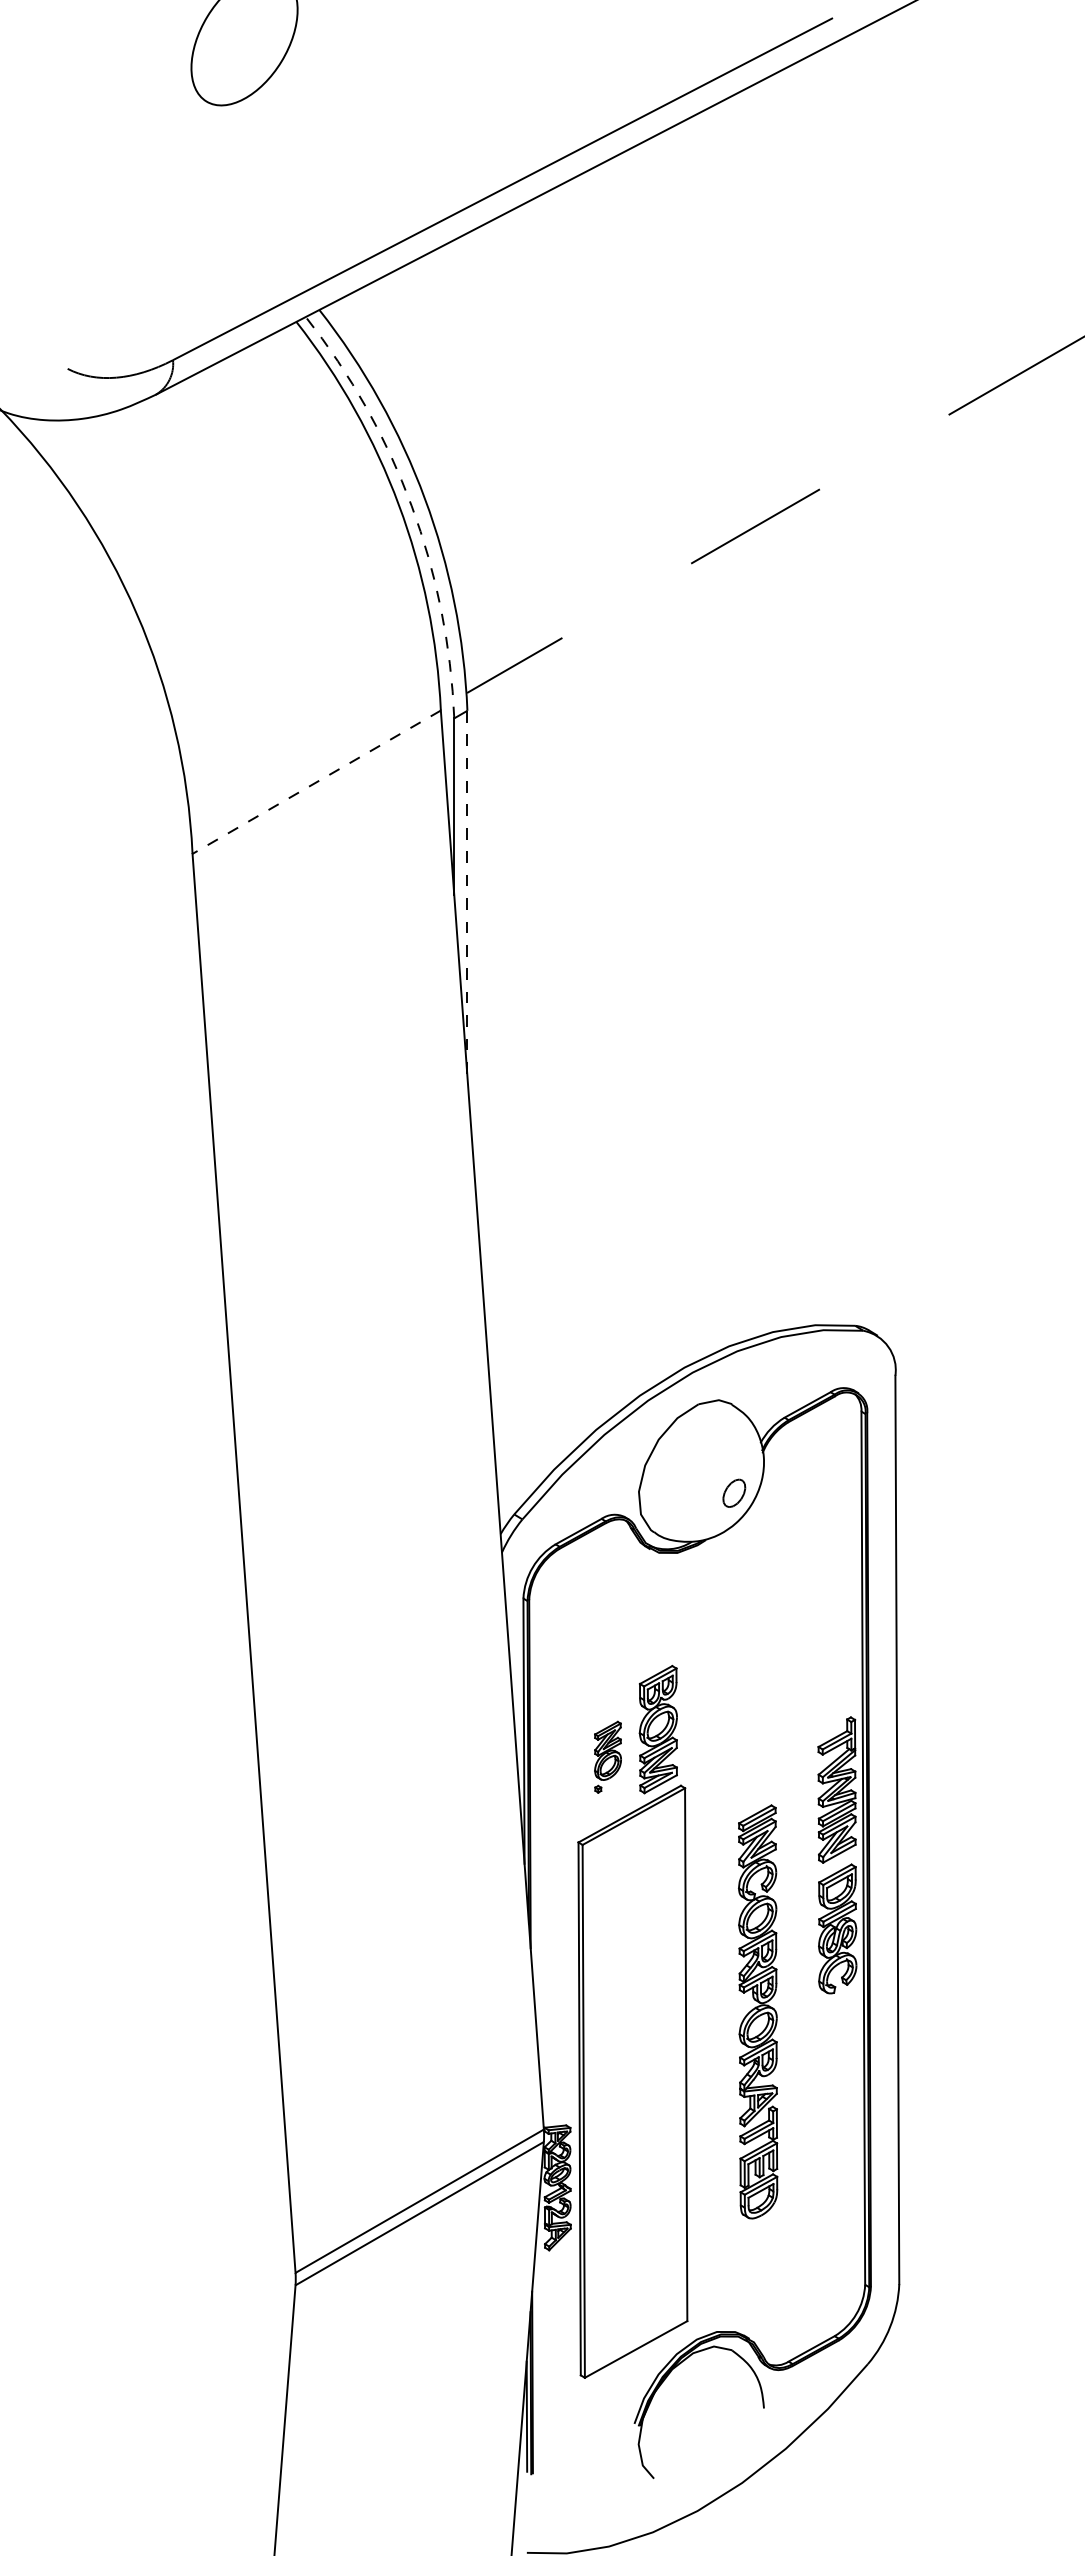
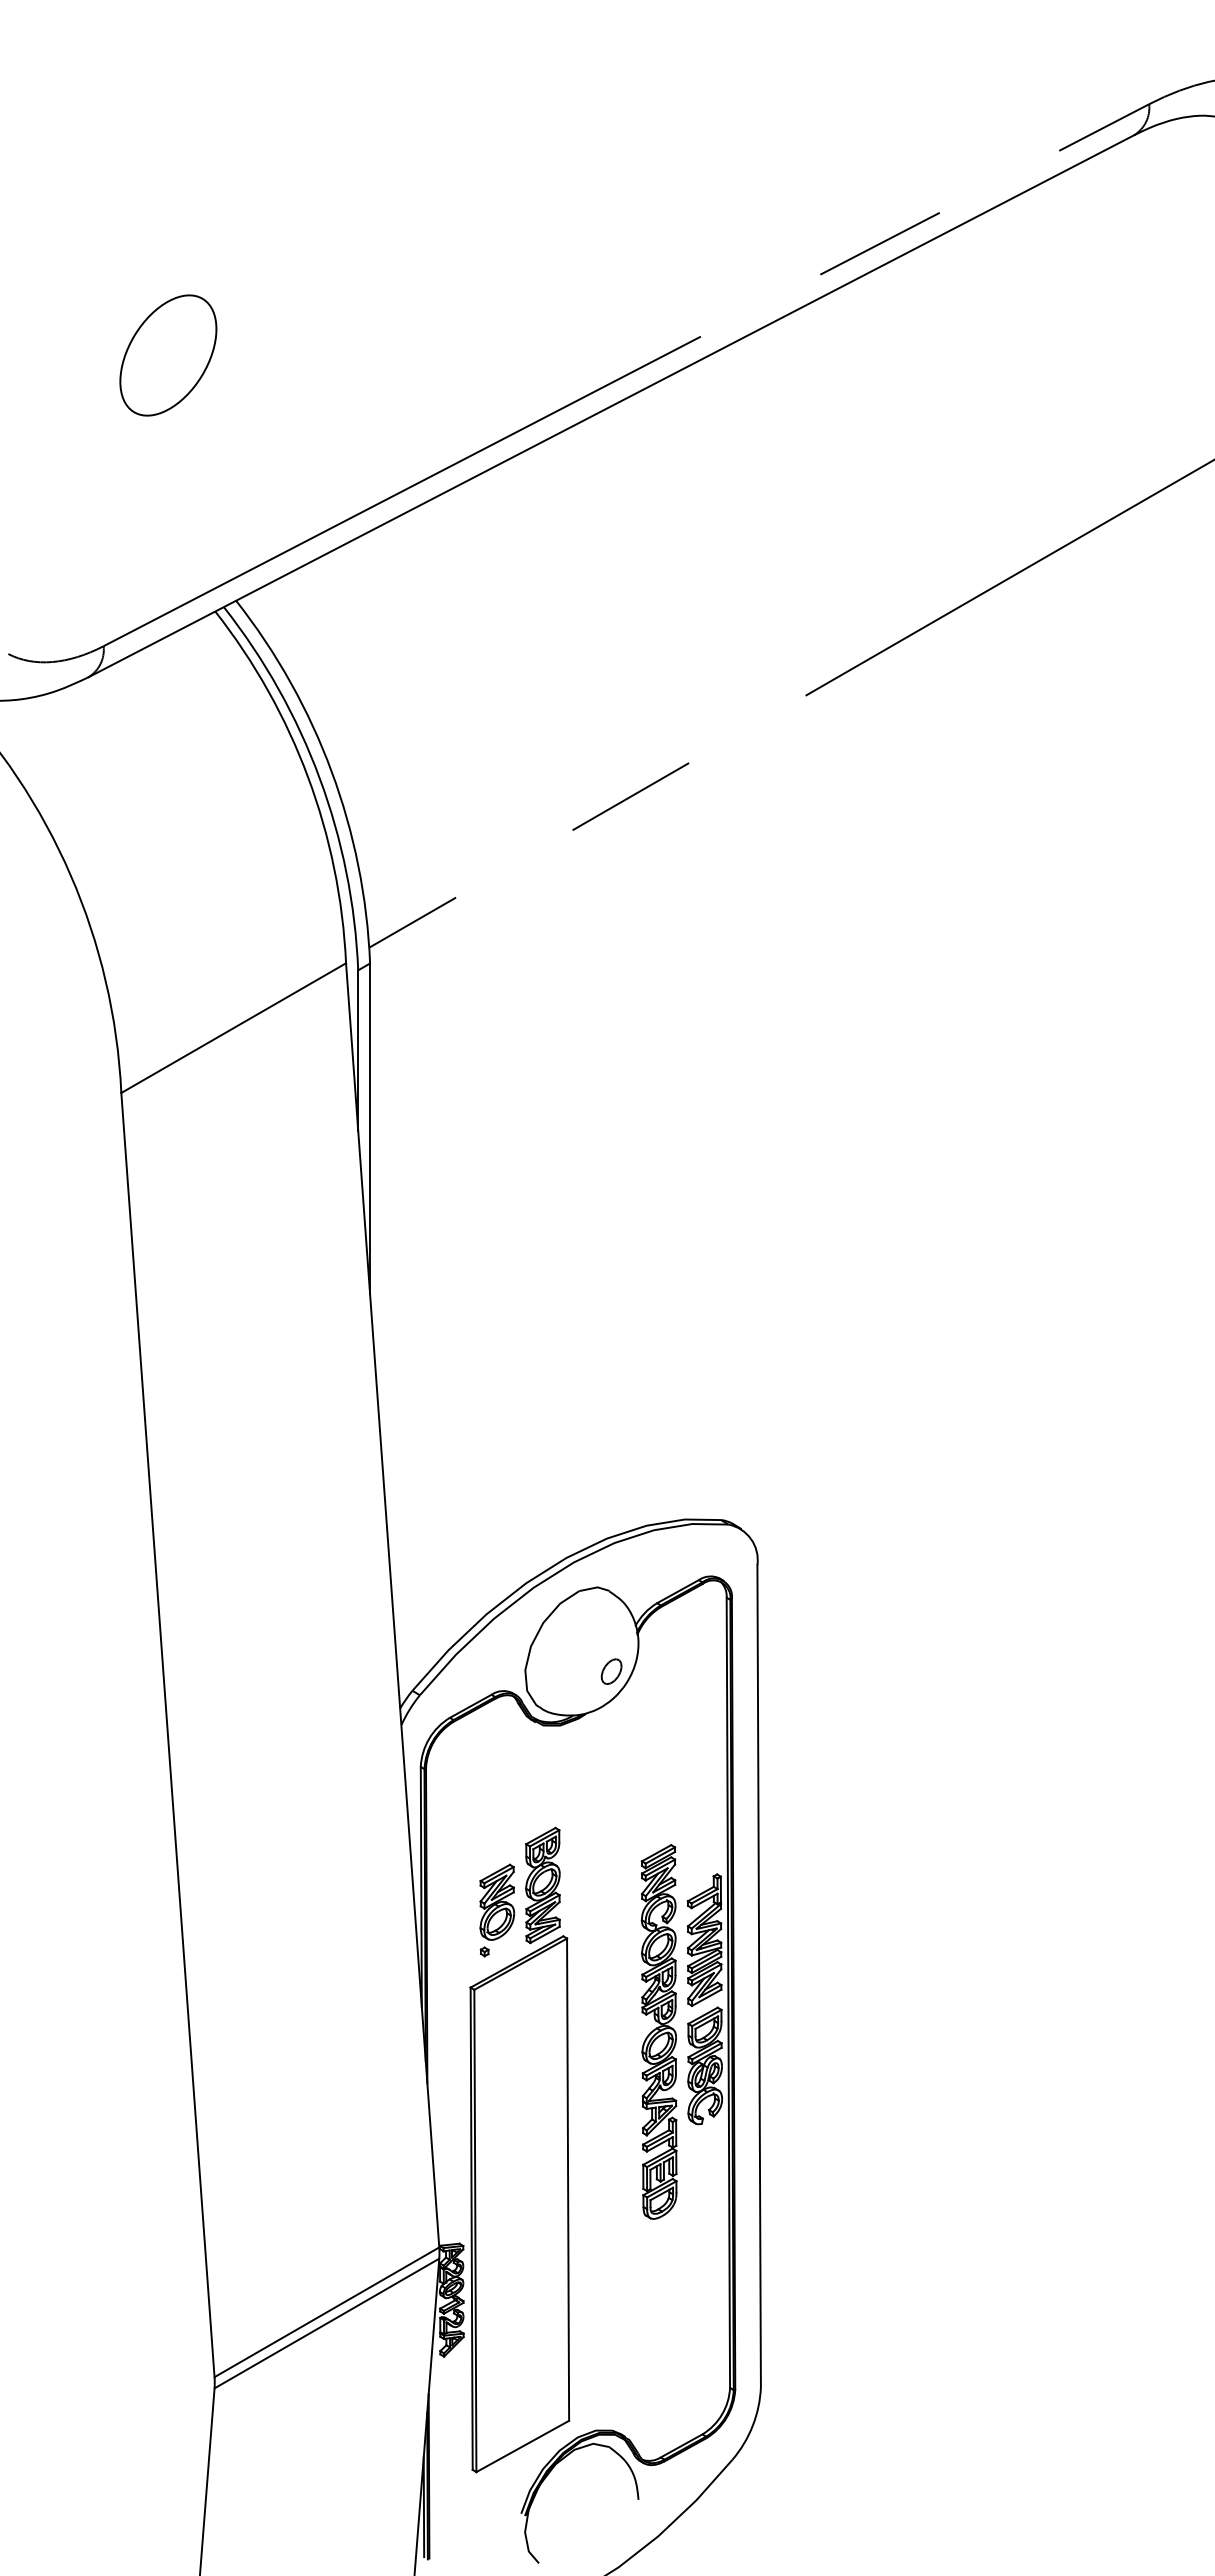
arc: (411, 506) -> (319, 778), dashed -> solid
line: (316, 782) -> (233, 1028), dashed -> solid
line: (467, 894) -> (370, 1129), dashed -> solid
part: (608, 1757) -> (497, 1910), size x1.43
part: (757, 2011) -> (658, 2031), moved

